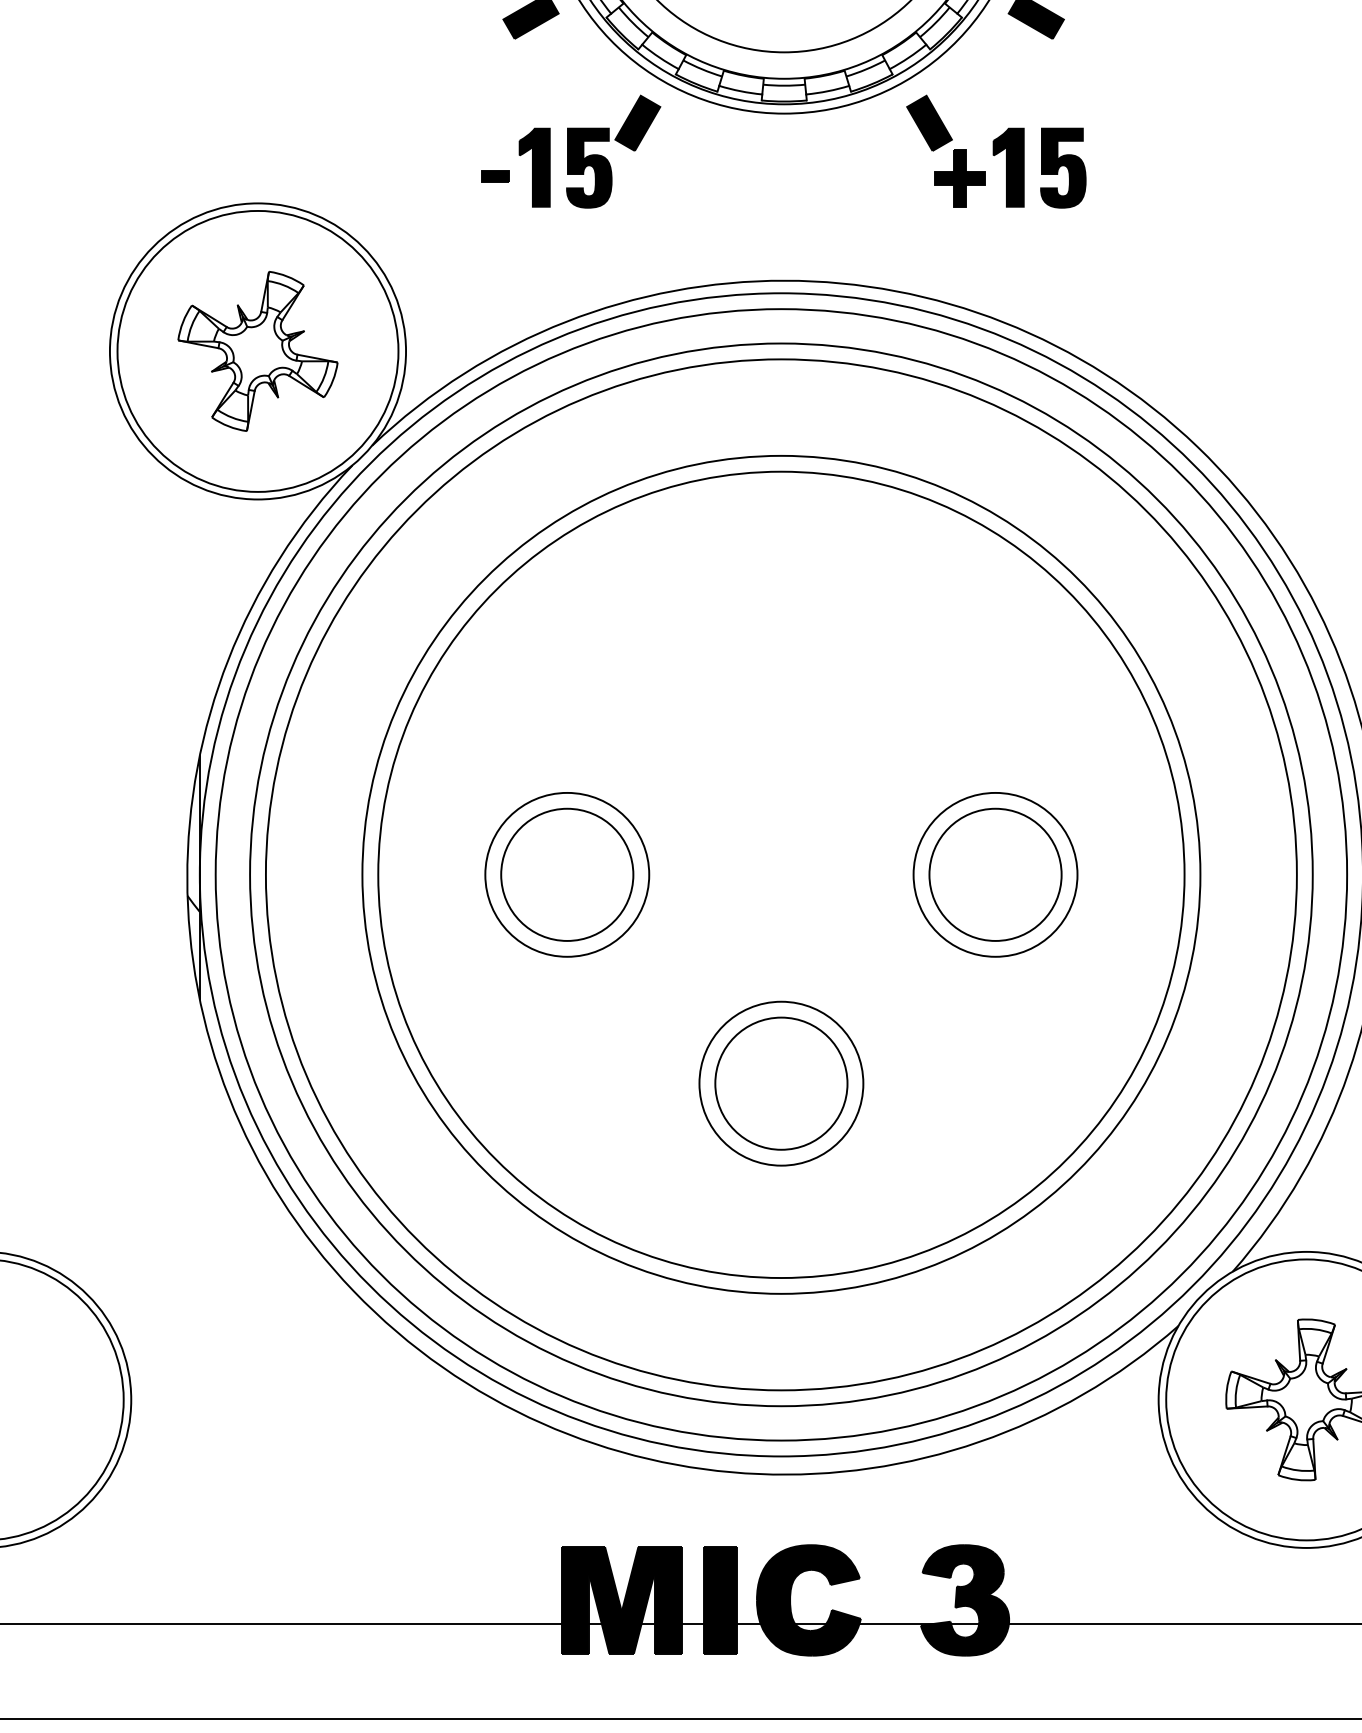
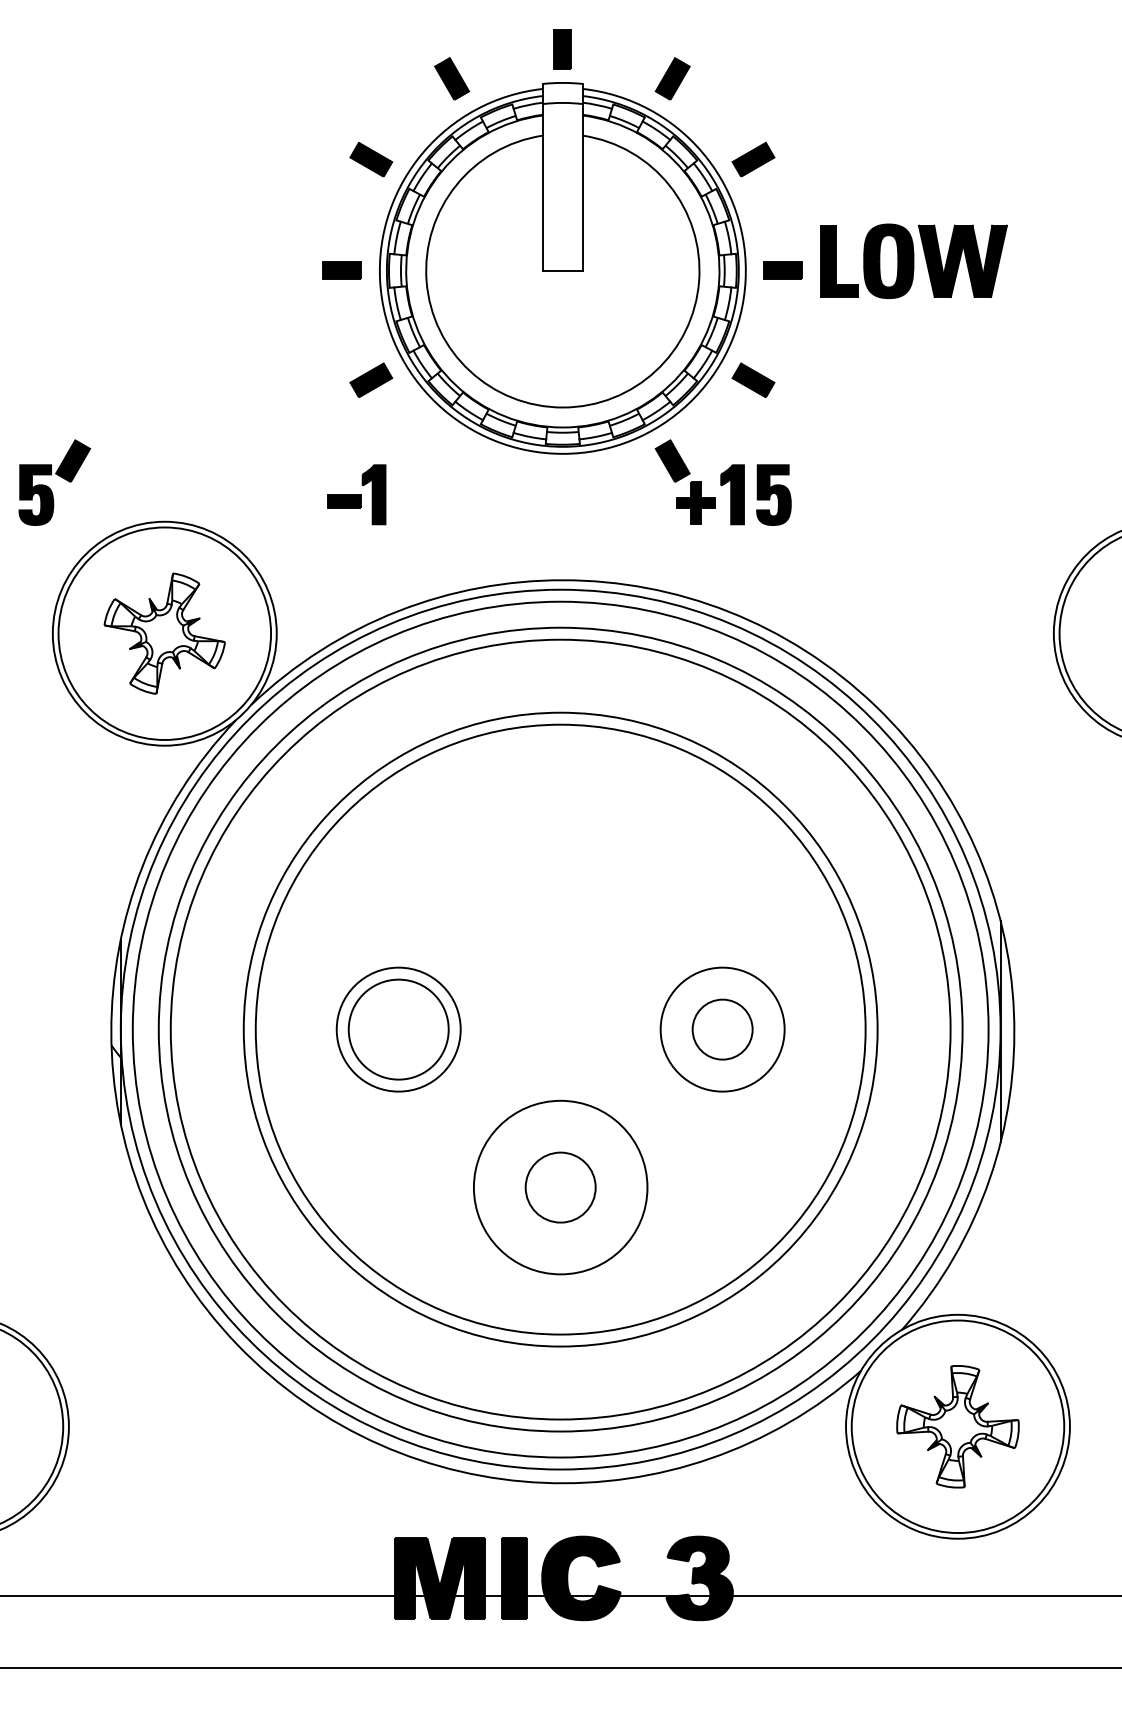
part: (606, 158) -> (49, 487), moved
part: (495, 176) -> (344, 501), size x1.6
circle: (995, 874) -> (722, 1029), size x0.6
circle: (781, 1083) -> (560, 1187), size x0.7
circle: (781, 1083) -> (560, 1187), size x1.4

